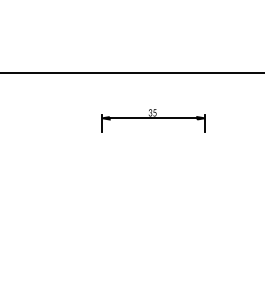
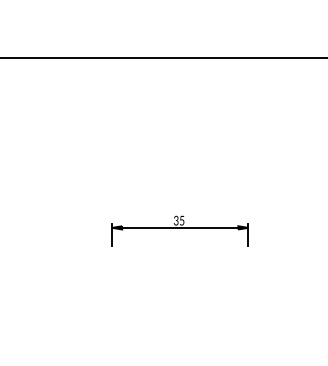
part: (153, 120) -> (180, 230), moved

